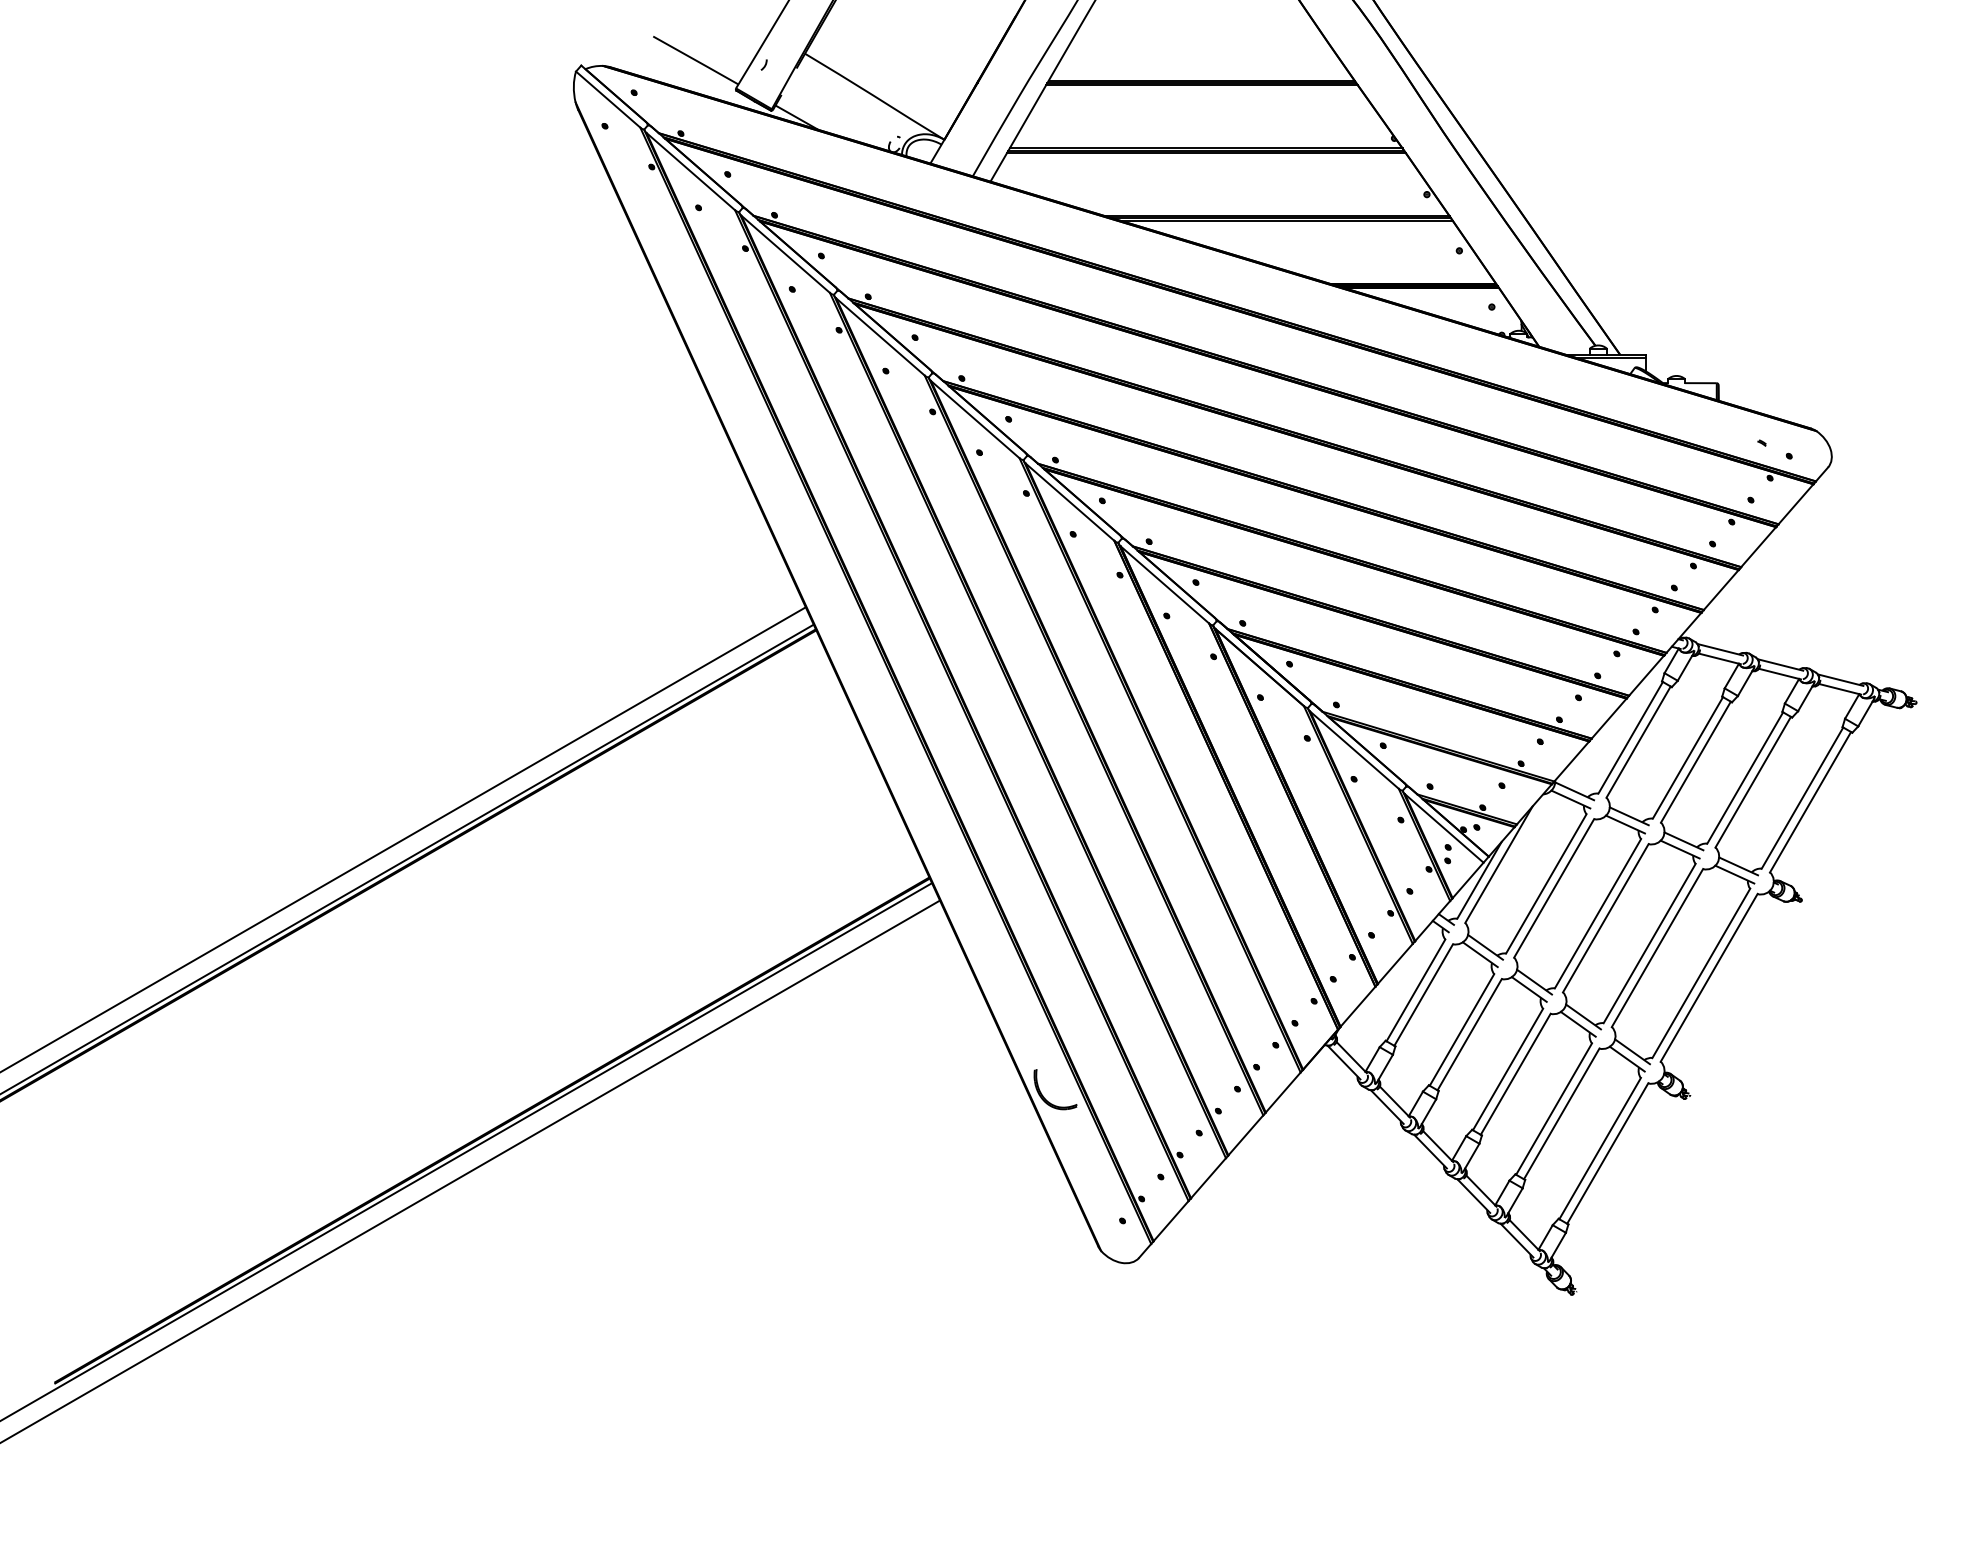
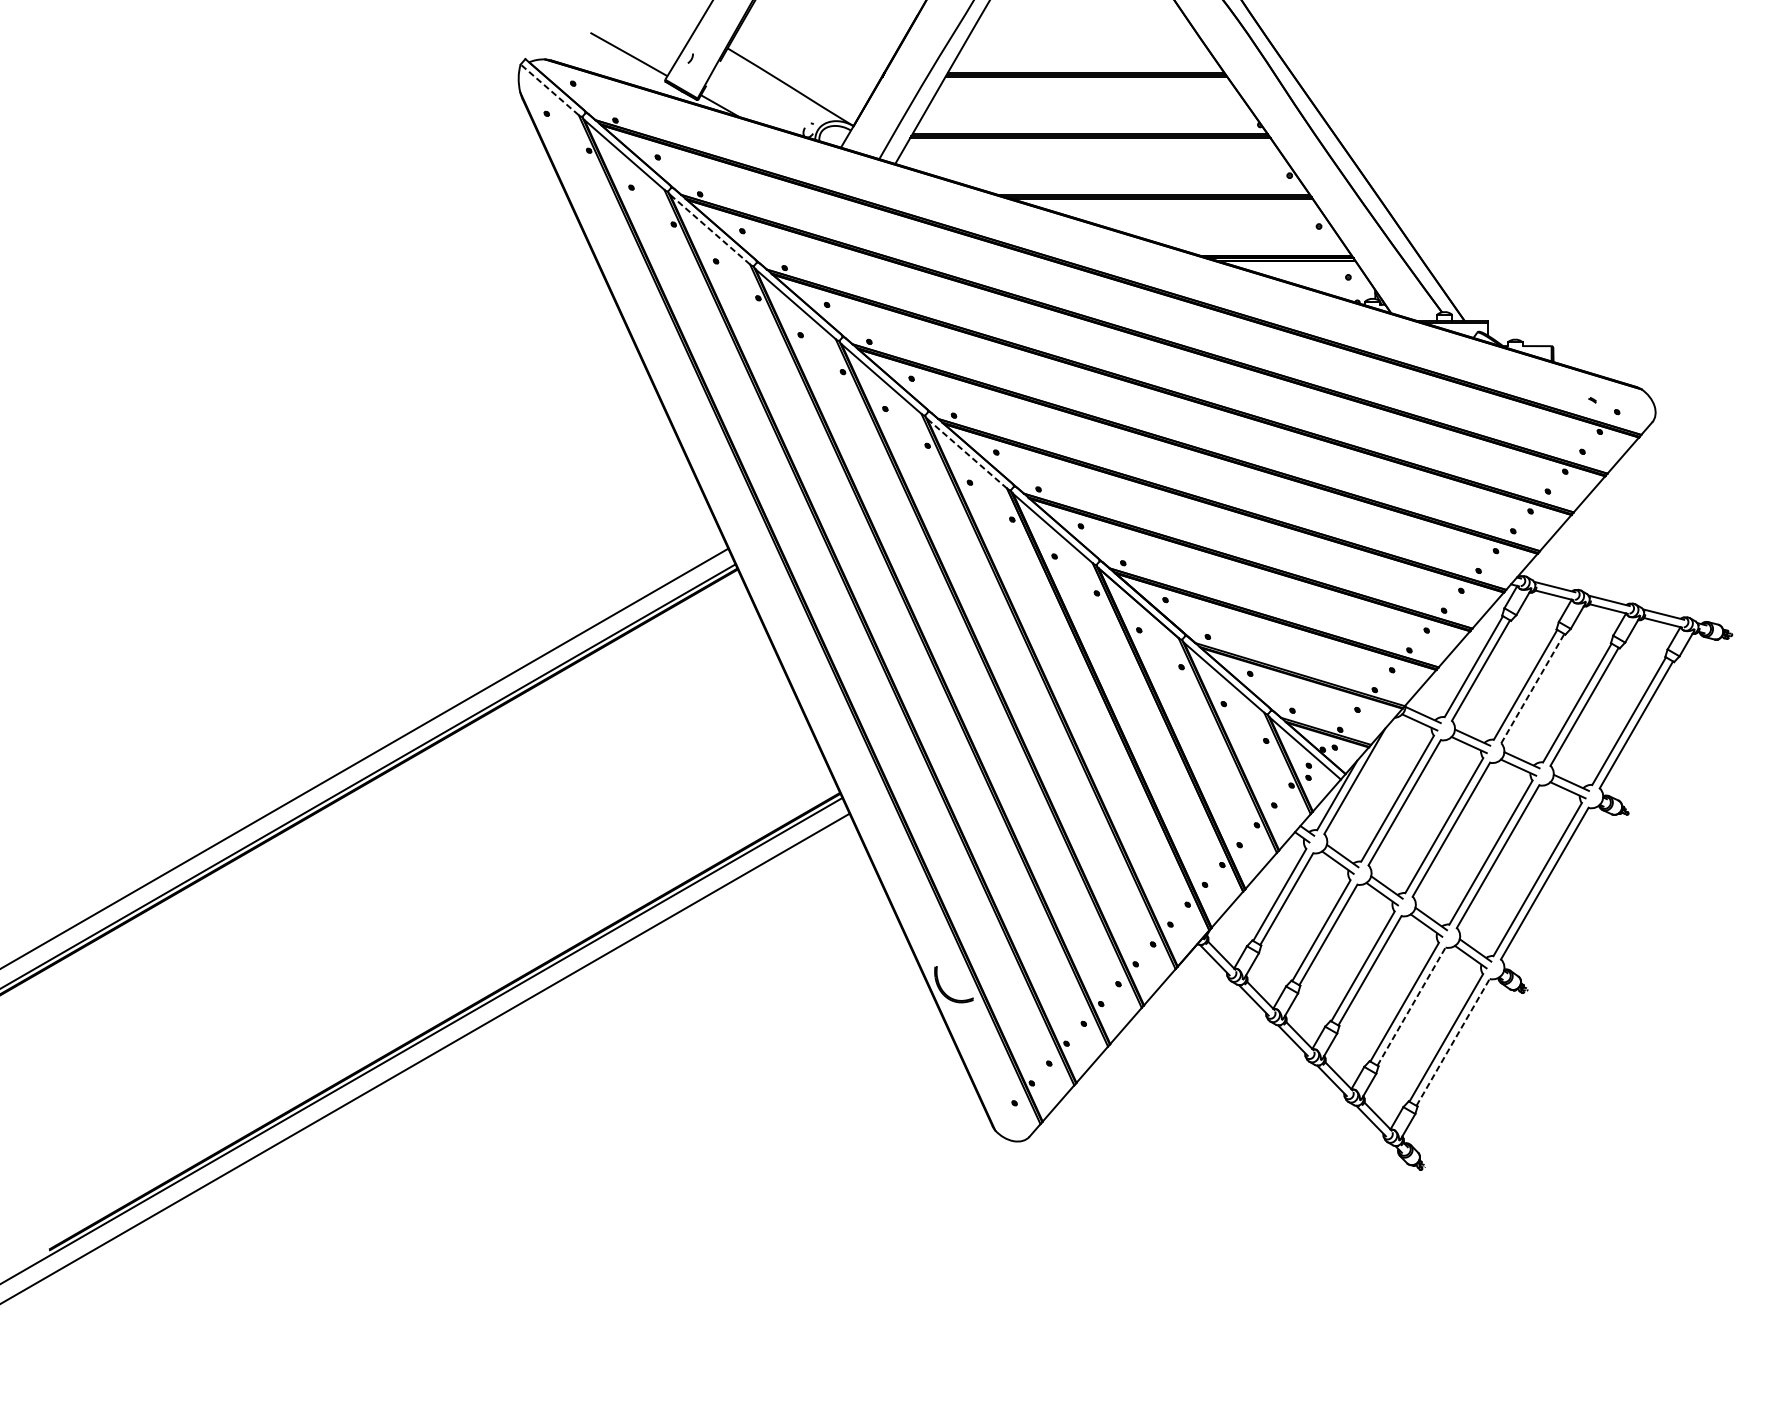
line: (608, 99) -> (550, 89), solid -> dashed
line: (785, 254) -> (709, 229), solid -> dashed
line: (1070, 502) -> (967, 453), solid -> dashed
line: (1695, 762) -> (1532, 688), solid -> dashed
line: (1561, 1113) -> (1411, 1006), solid -> dashed
line: (1608, 1153) -> (1453, 1042), solid -> dashed

